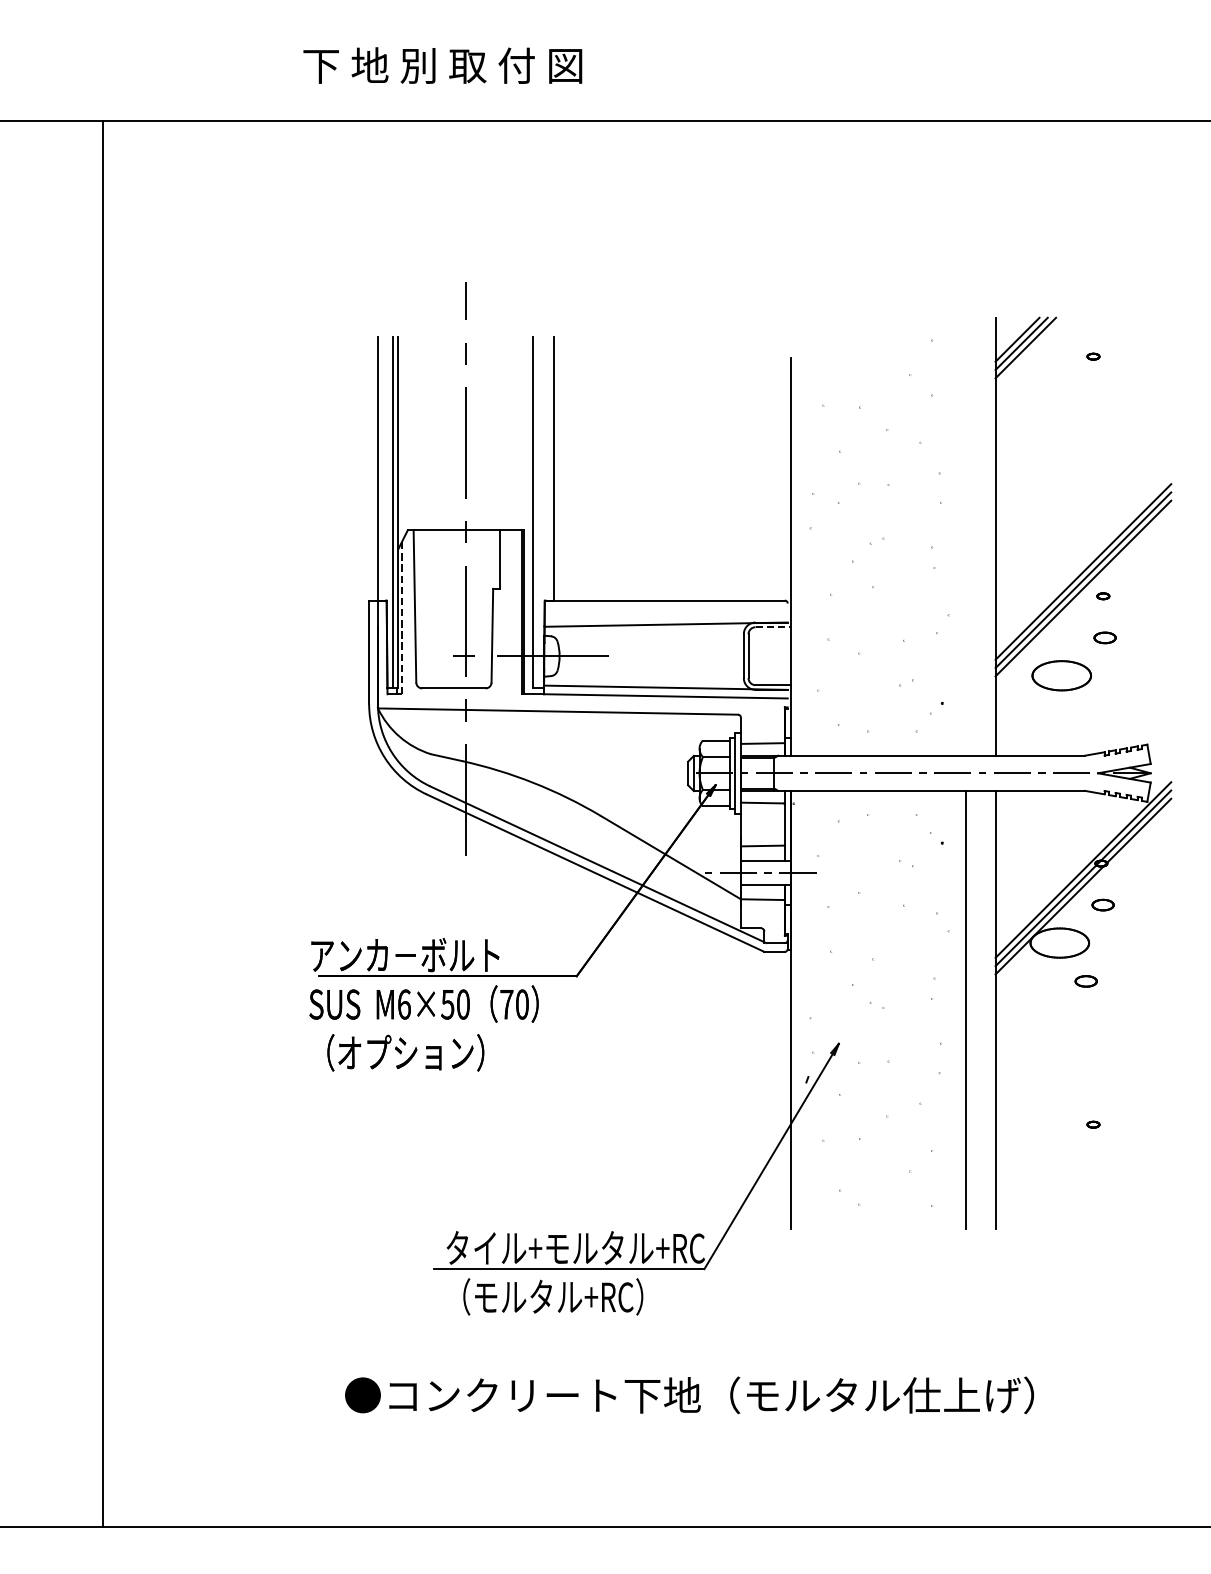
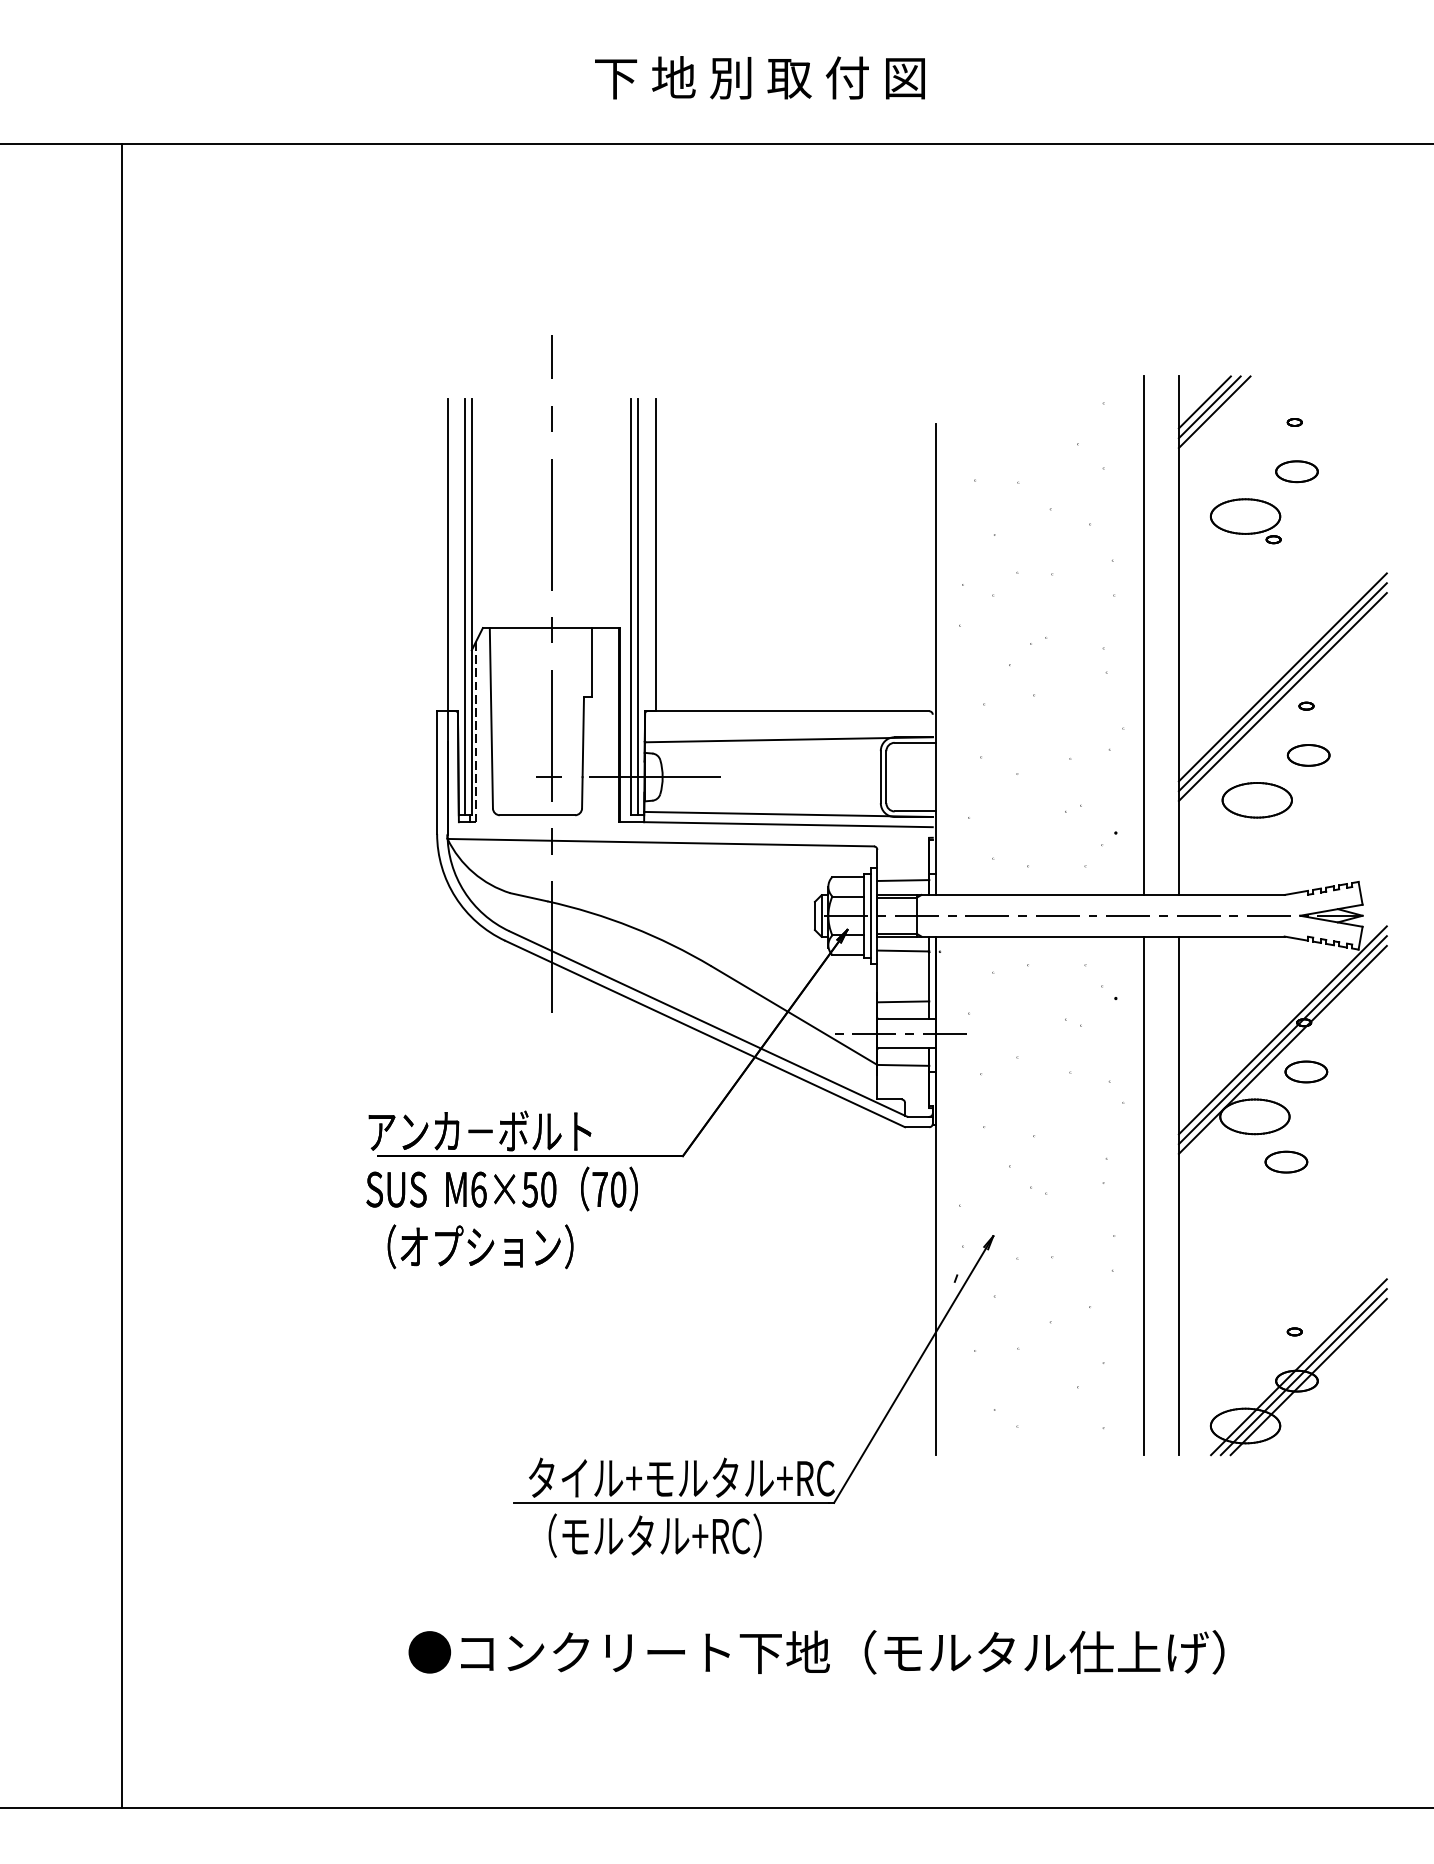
text: (442, 65) -> (759, 77), moved
part: (1094, 397) -> (1296, 470), added
part: (1051, 439) -> (1245, 520), added
line: (538, 512) -> (637, 606), added
line: (966, 536) -> (1144, 635), added
line: (773, 627) -> (915, 743), dashed -> solid
part: (1104, 637) -> (1307, 754), size x1.67
part: (1102, 904) -> (1305, 1071), size x1.67
part: (1085, 981) -> (1285, 1162), size x1.67
part: (1096, 1154) -> (1298, 1367), added

